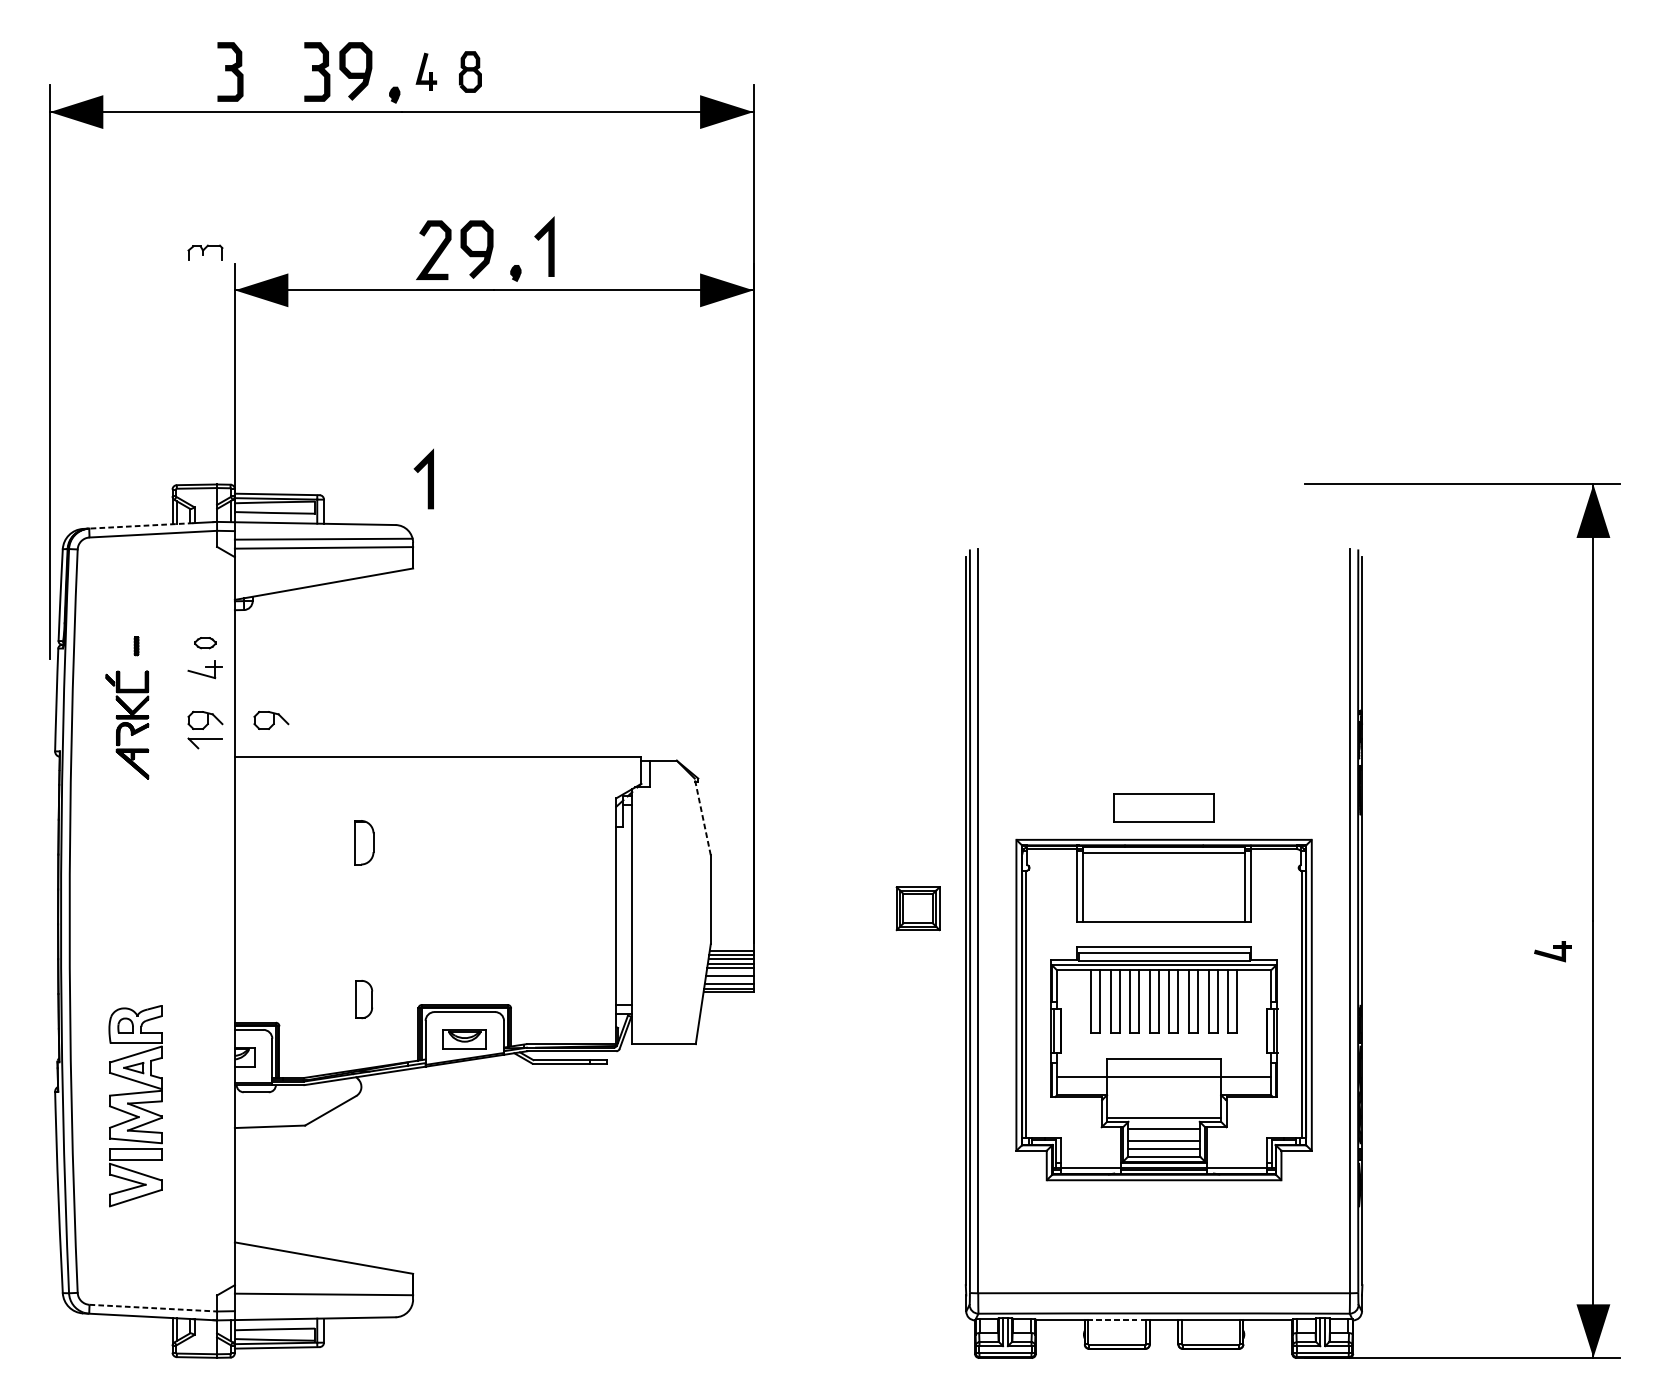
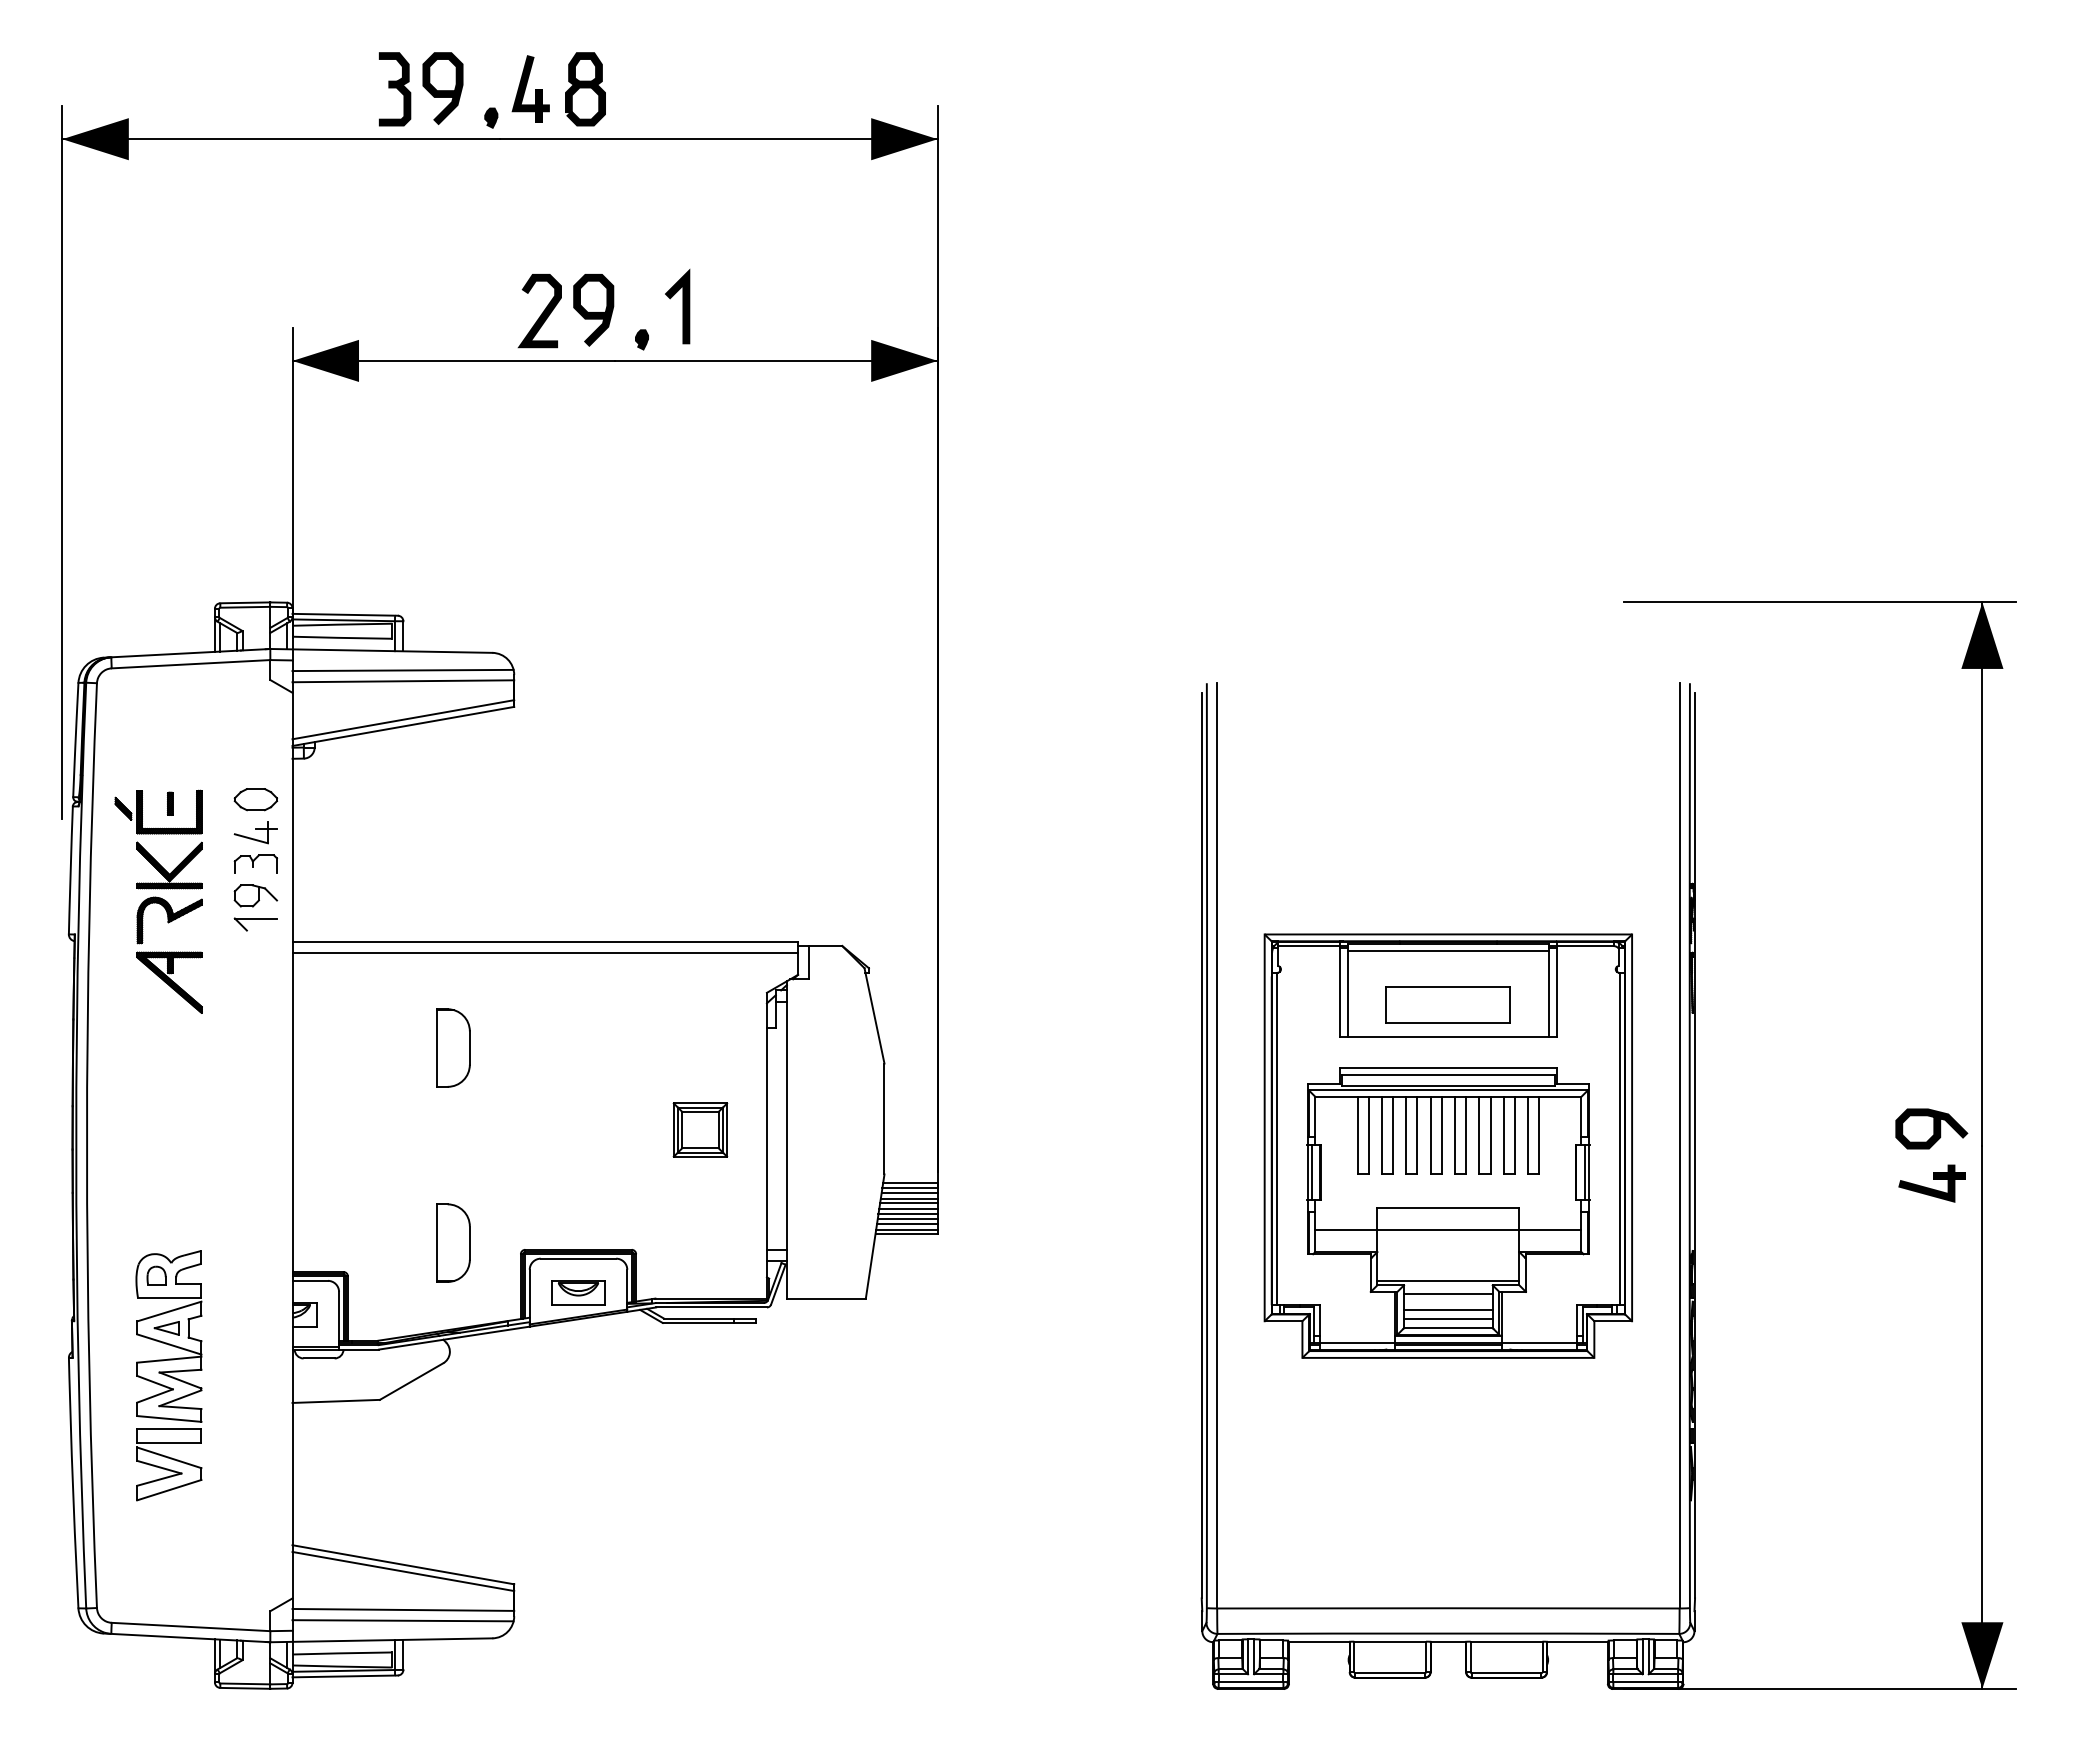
part: (426, 71) -> (530, 88), size x1.43
part: (230, 72) -> (286, 89), removed
part: (470, 72) -> (585, 89), size x1.43
part: (205, 252) -> (255, 863), moved
line: (427, 478) -> (532, 595), removed
line: (140, 525) -> (175, 653), dashed -> solid
line: (324, 578) -> (403, 719), added
part: (205, 642) -> (255, 799), size x1.67
part: (271, 720) -> (337, 895), removed
part: (127, 724) -> (158, 901), size x1.67
line: (438, 765) -> (545, 952), added
line: (702, 816) -> (874, 1015), dashed -> solid
part: (364, 842) -> (453, 1047), size x1.43
curve: (1554, 907) -> (1933, 1128), added
part: (918, 908) -> (700, 1129), moved
part: (1552, 951) -> (1931, 1183), size x1.43
line: (730, 971) -> (908, 1208), added
line: (729, 979) -> (907, 1218), added
part: (364, 999) -> (453, 1242), size x1.67
part: (1163, 1009) -> (1447, 1145), moved
line: (324, 1263) -> (403, 1571), added
line: (323, 1302) -> (402, 1620), added
line: (153, 1308) -> (191, 1627), dashed -> solid
line: (1117, 1319) -> (1390, 1641), dashed -> solid

